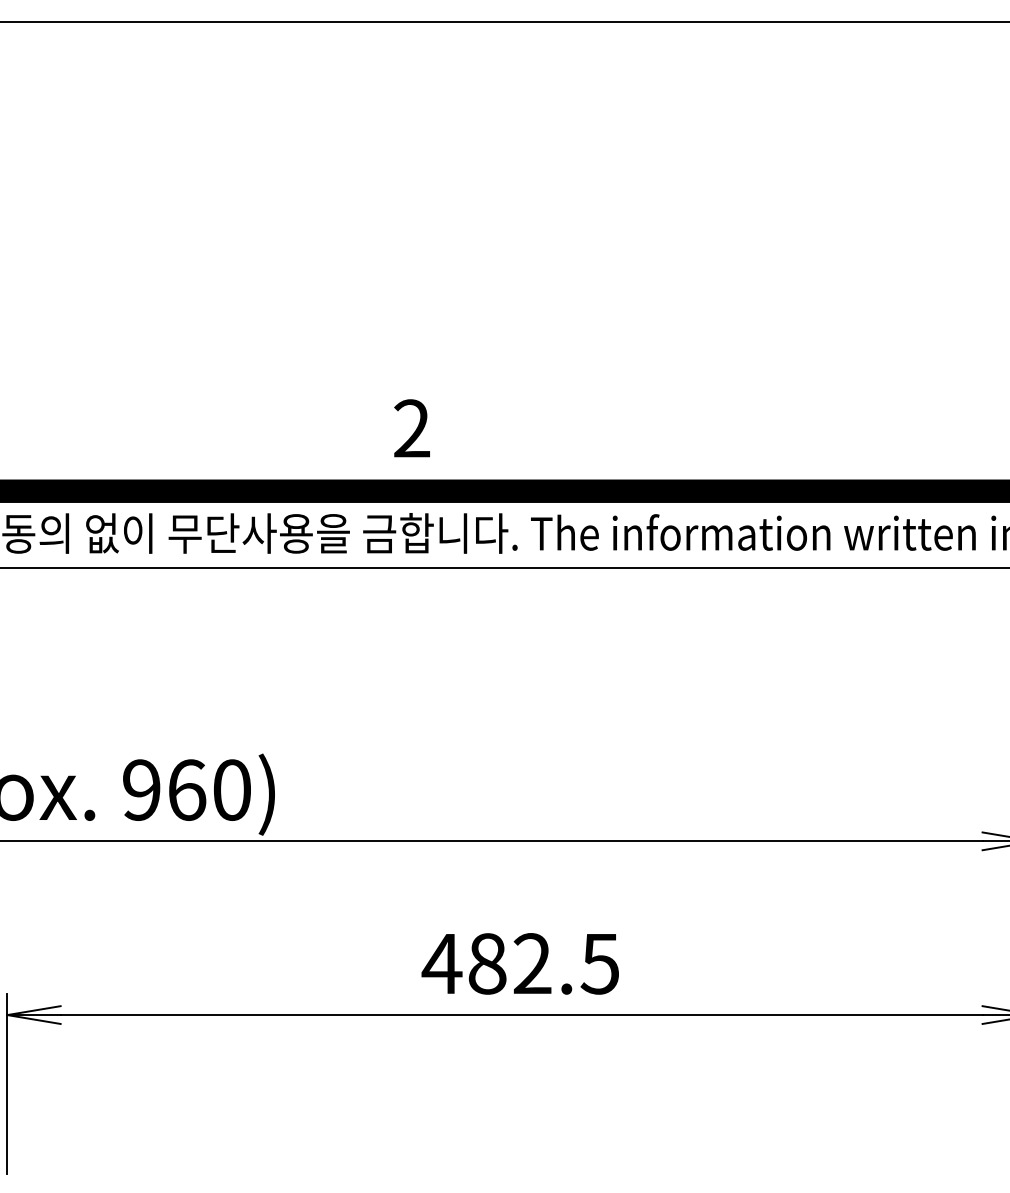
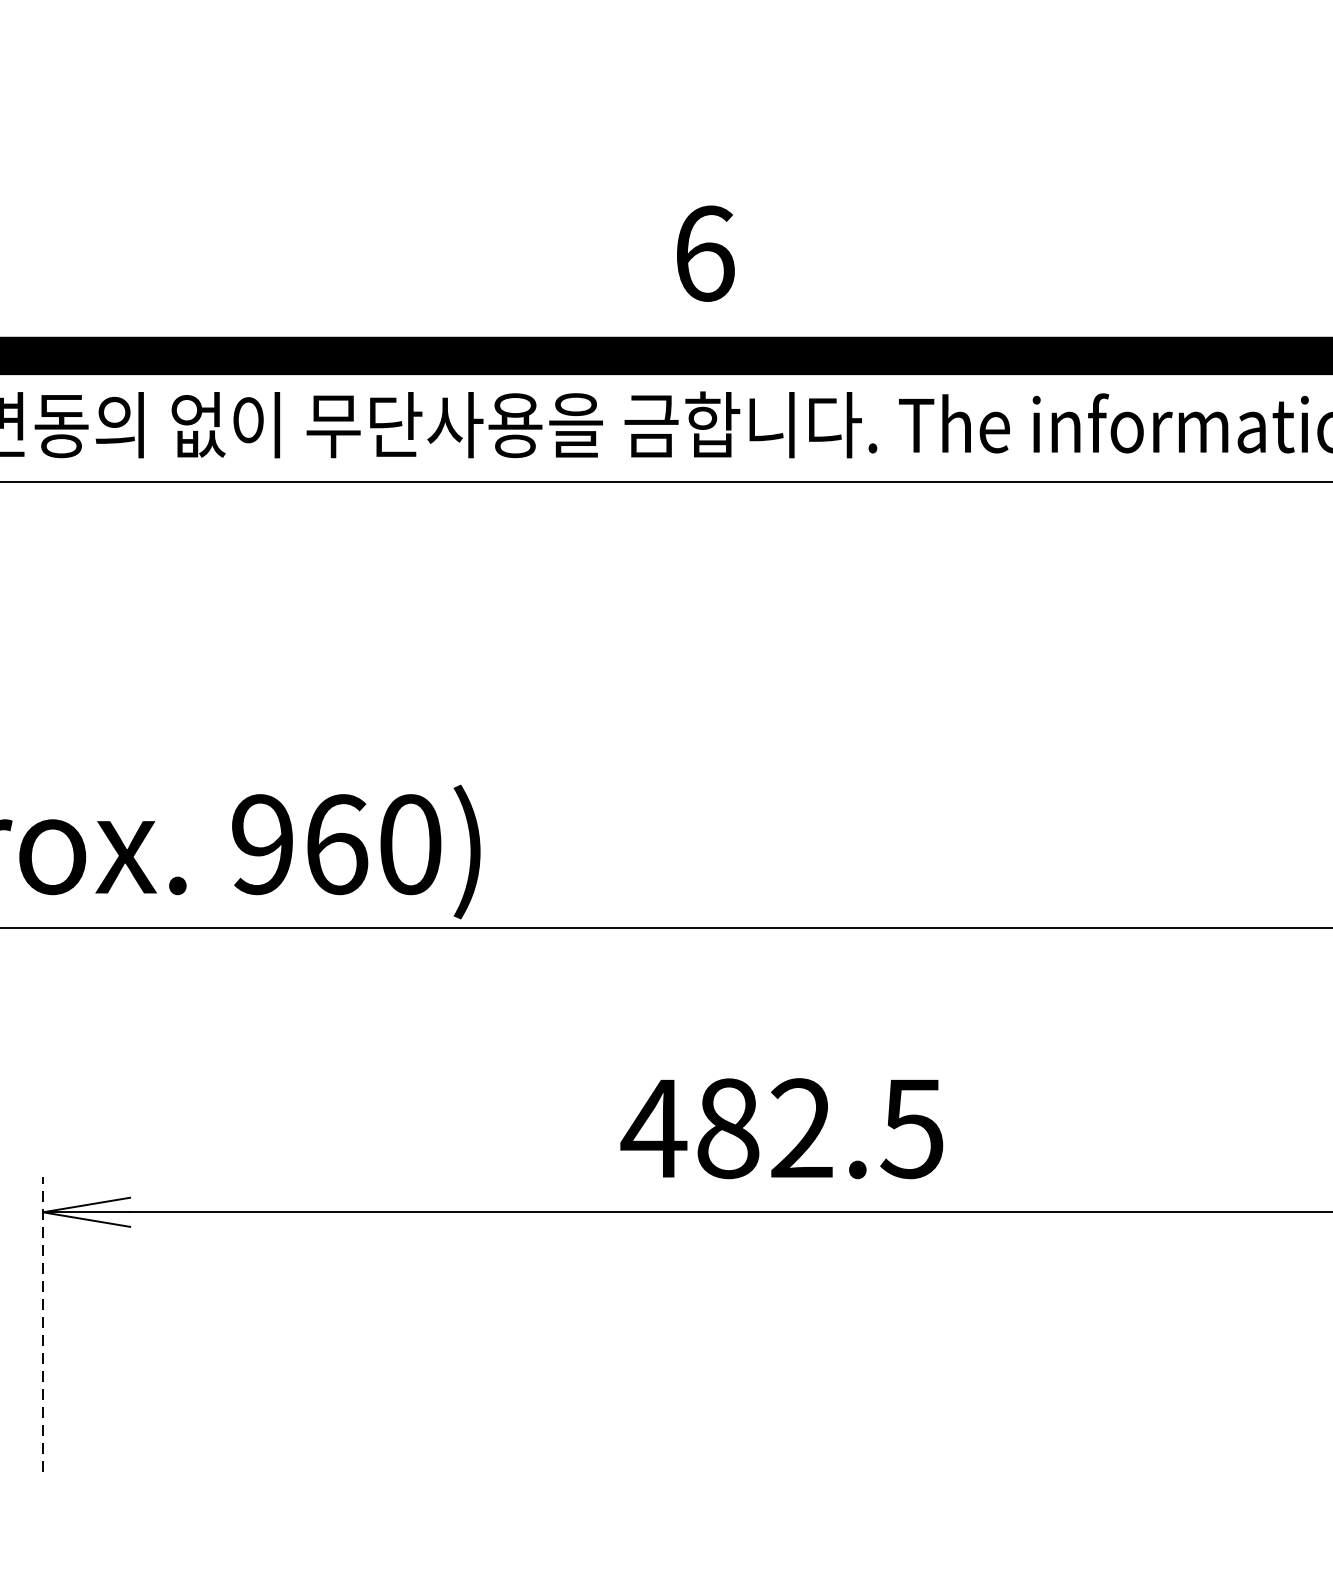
text: (412, 428) -> (705, 253), 2 -> 6
text: (519, 963) -> (780, 1127), moved
line: (7, 1083) -> (43, 1324), solid -> dashed

